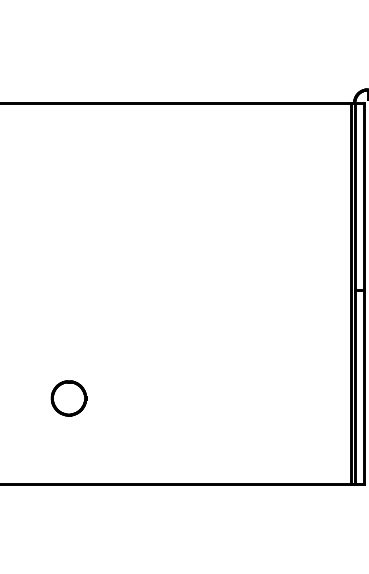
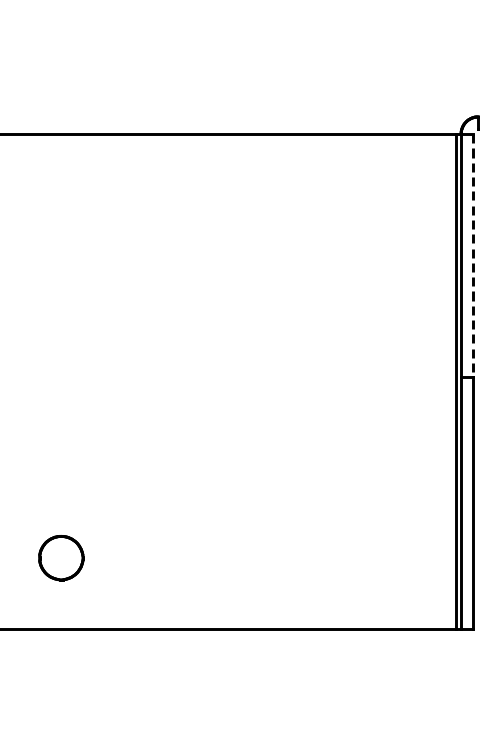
line: (364, 197) -> (473, 256), solid -> dashed
part: (68, 398) -> (60, 558), moved

